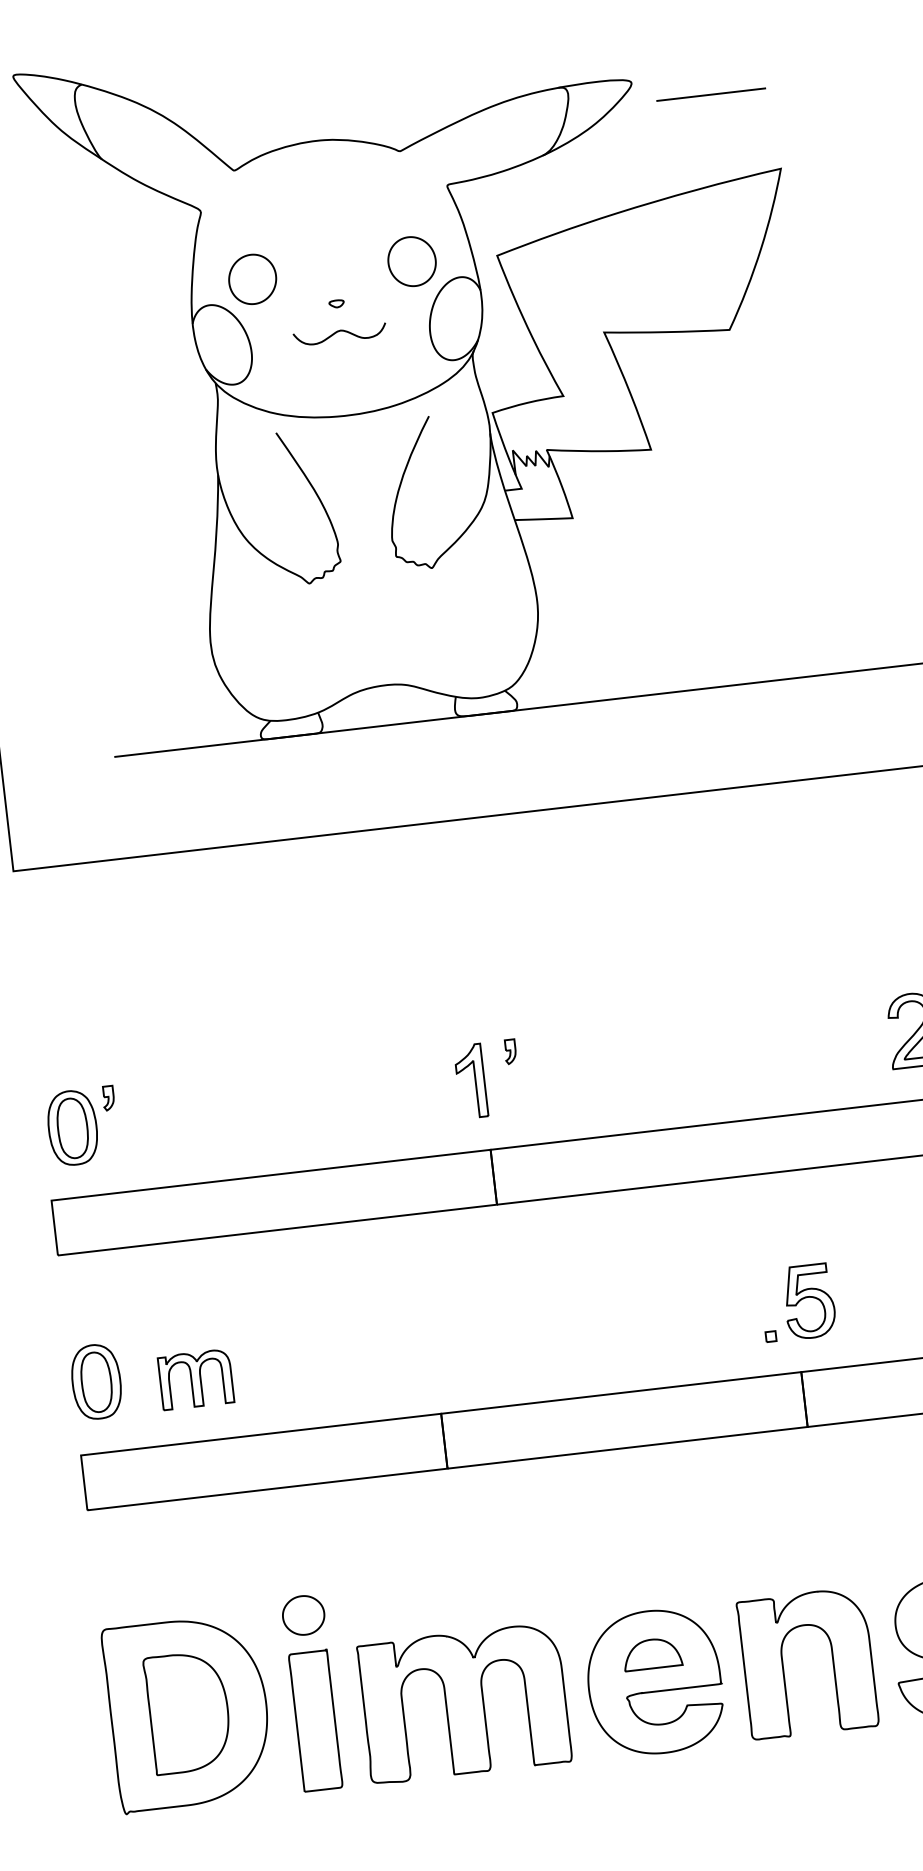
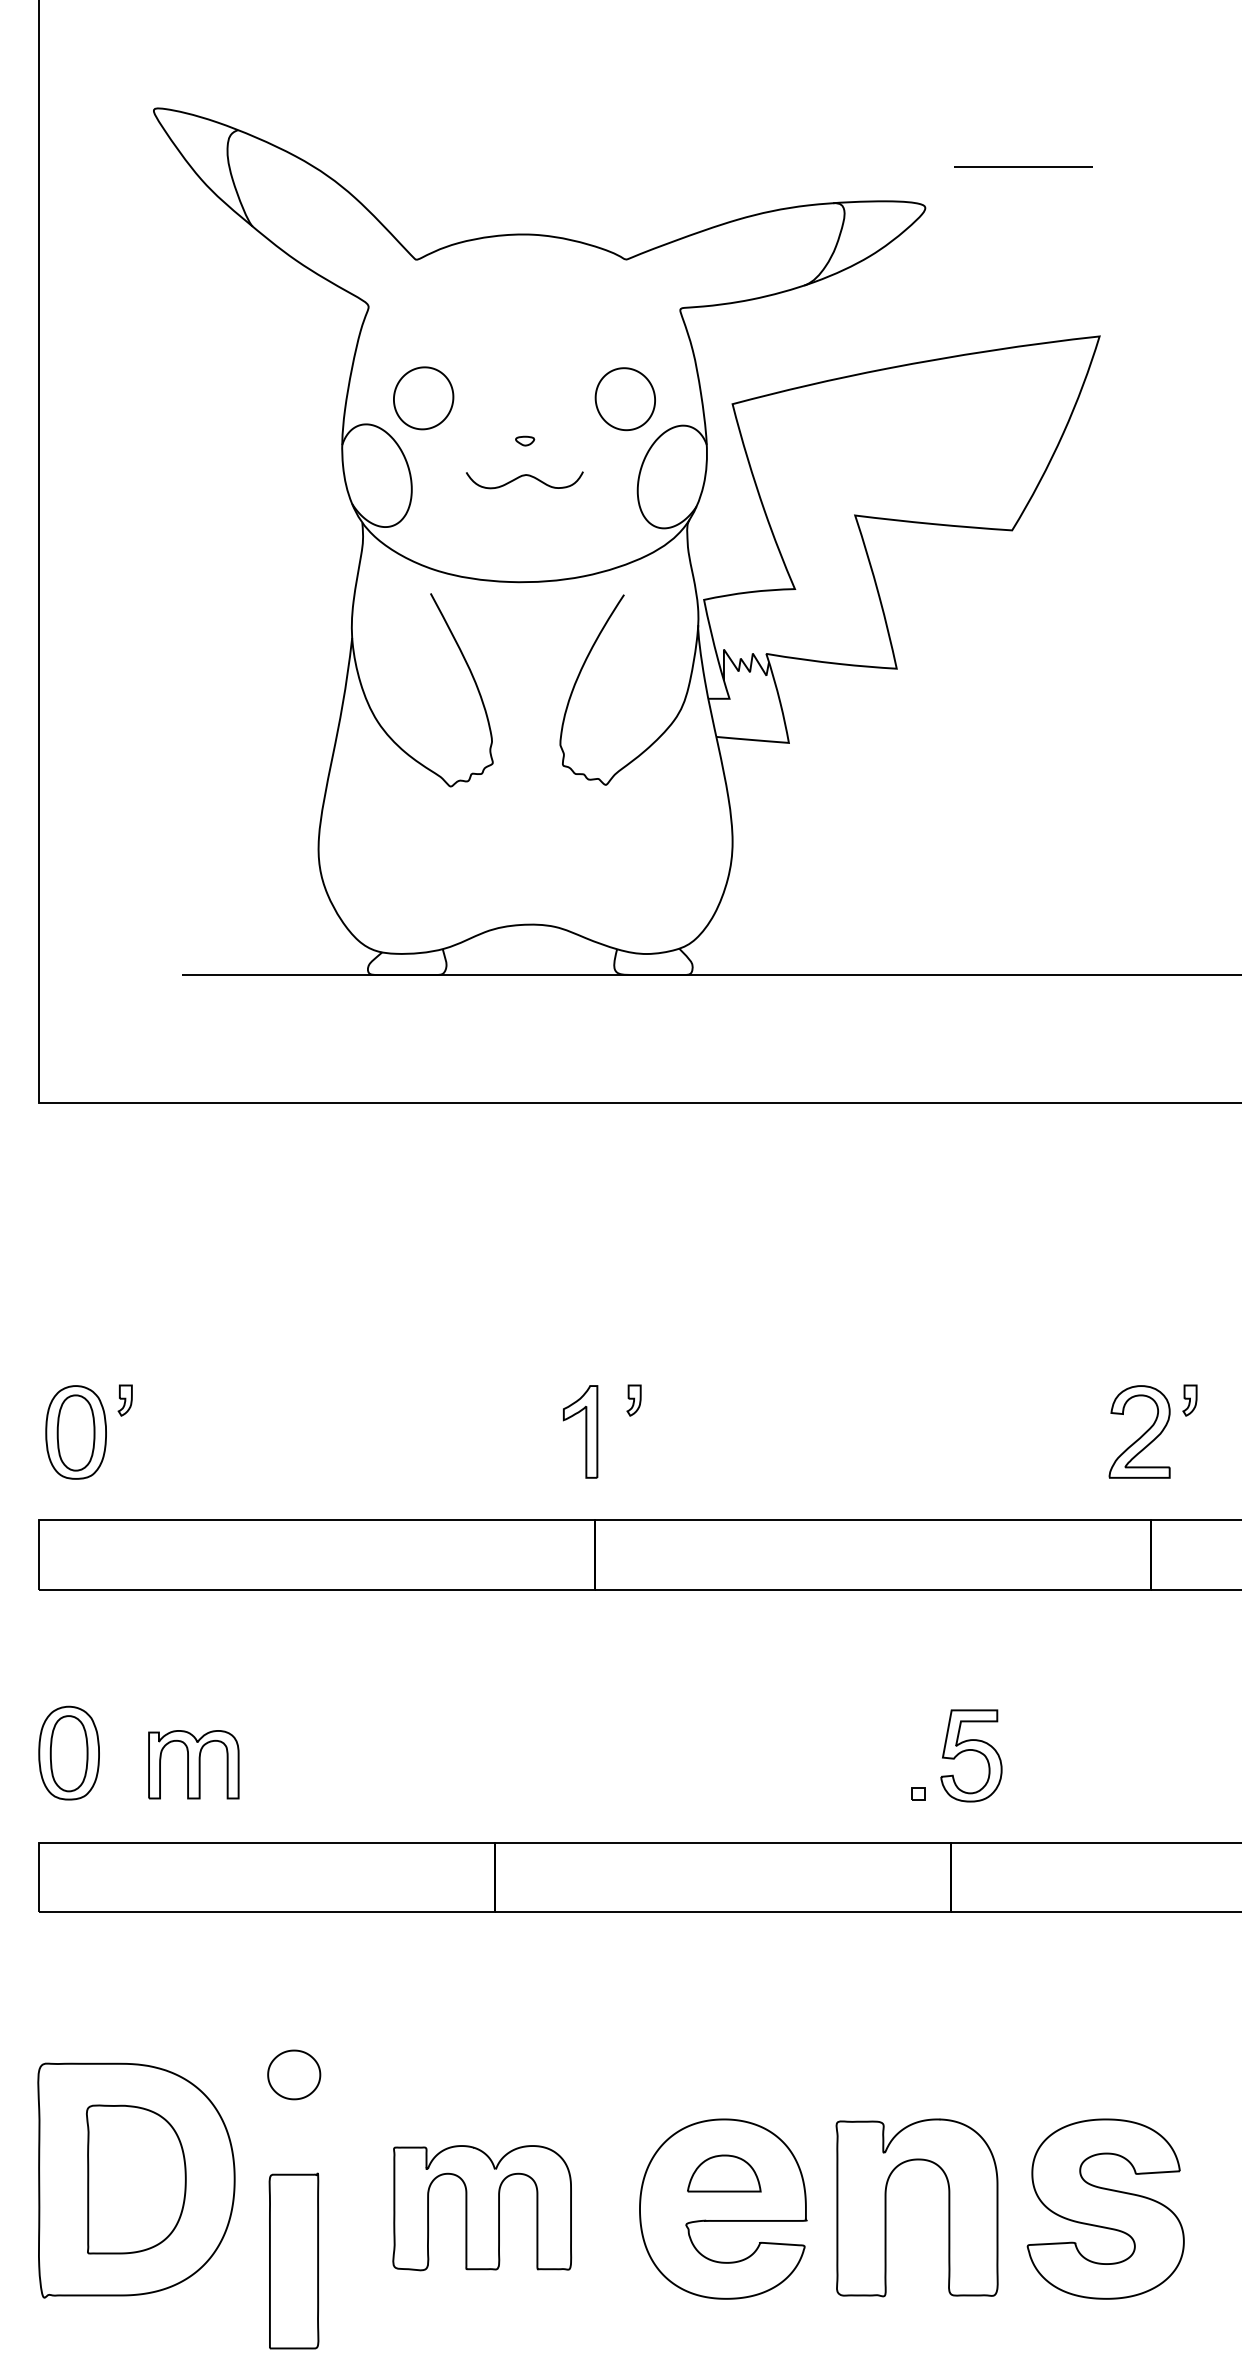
line: (711, 94) -> (1023, 166), moved
part: (464, 1702) -> (482, 2207), size x0.7
part: (315, 1720) -> (293, 2260), moved

